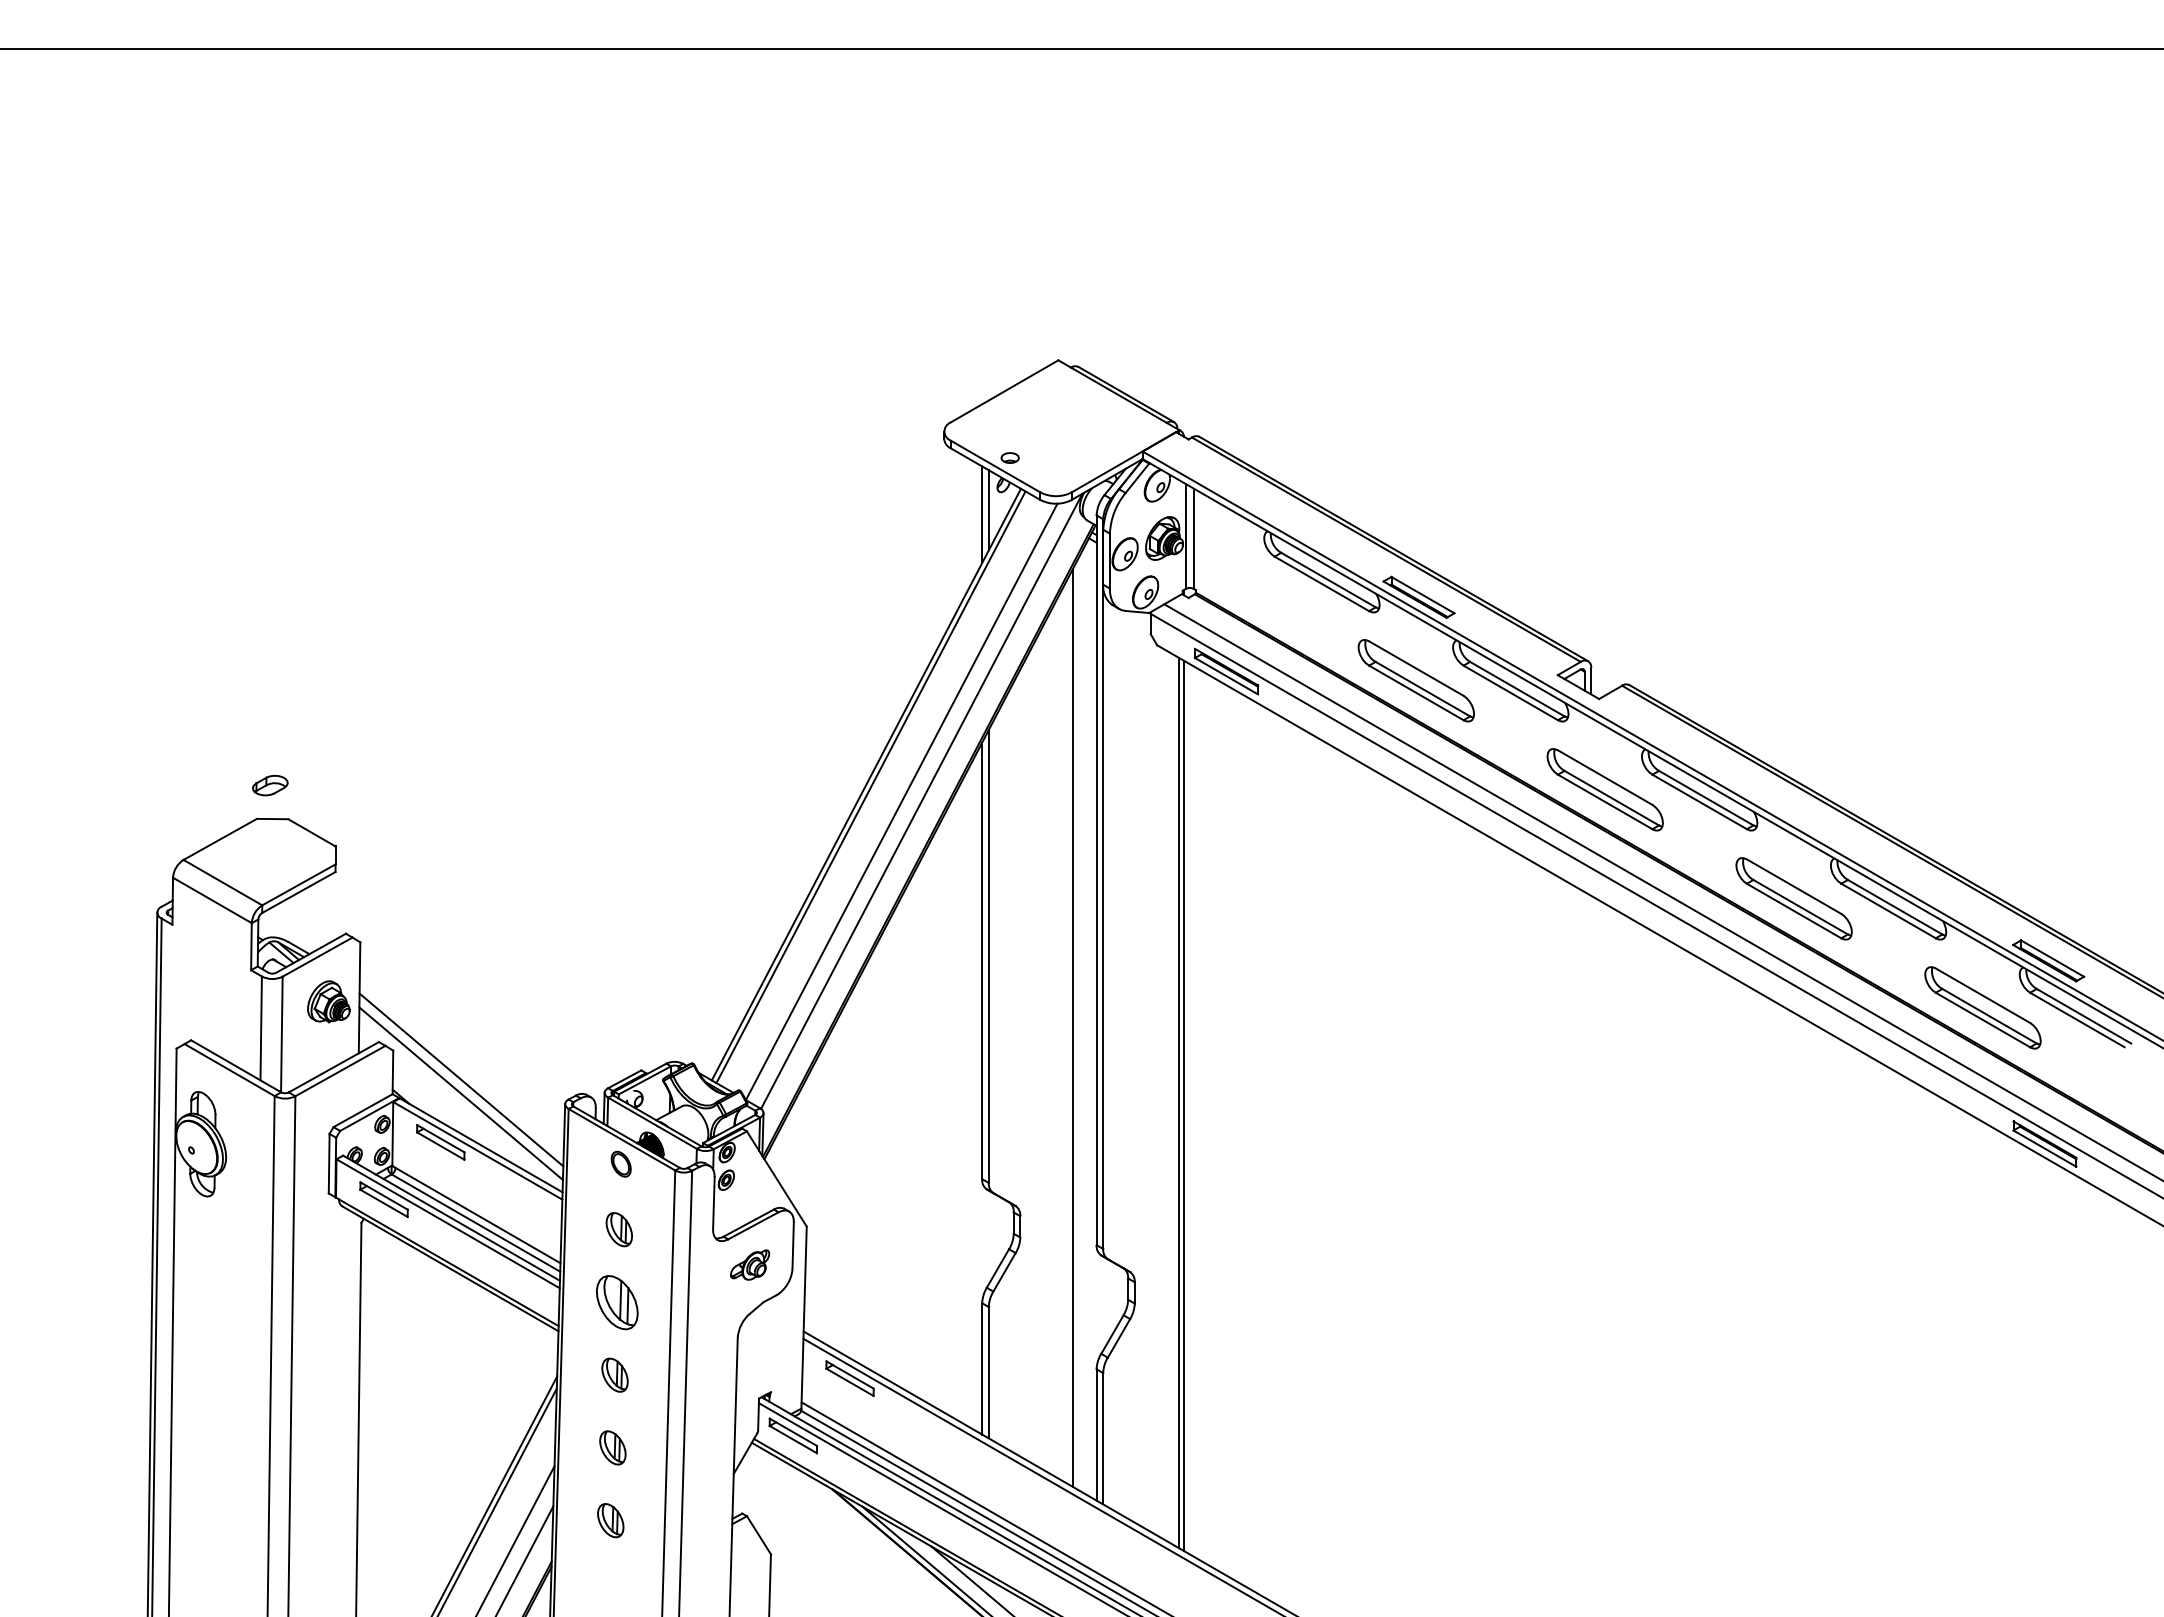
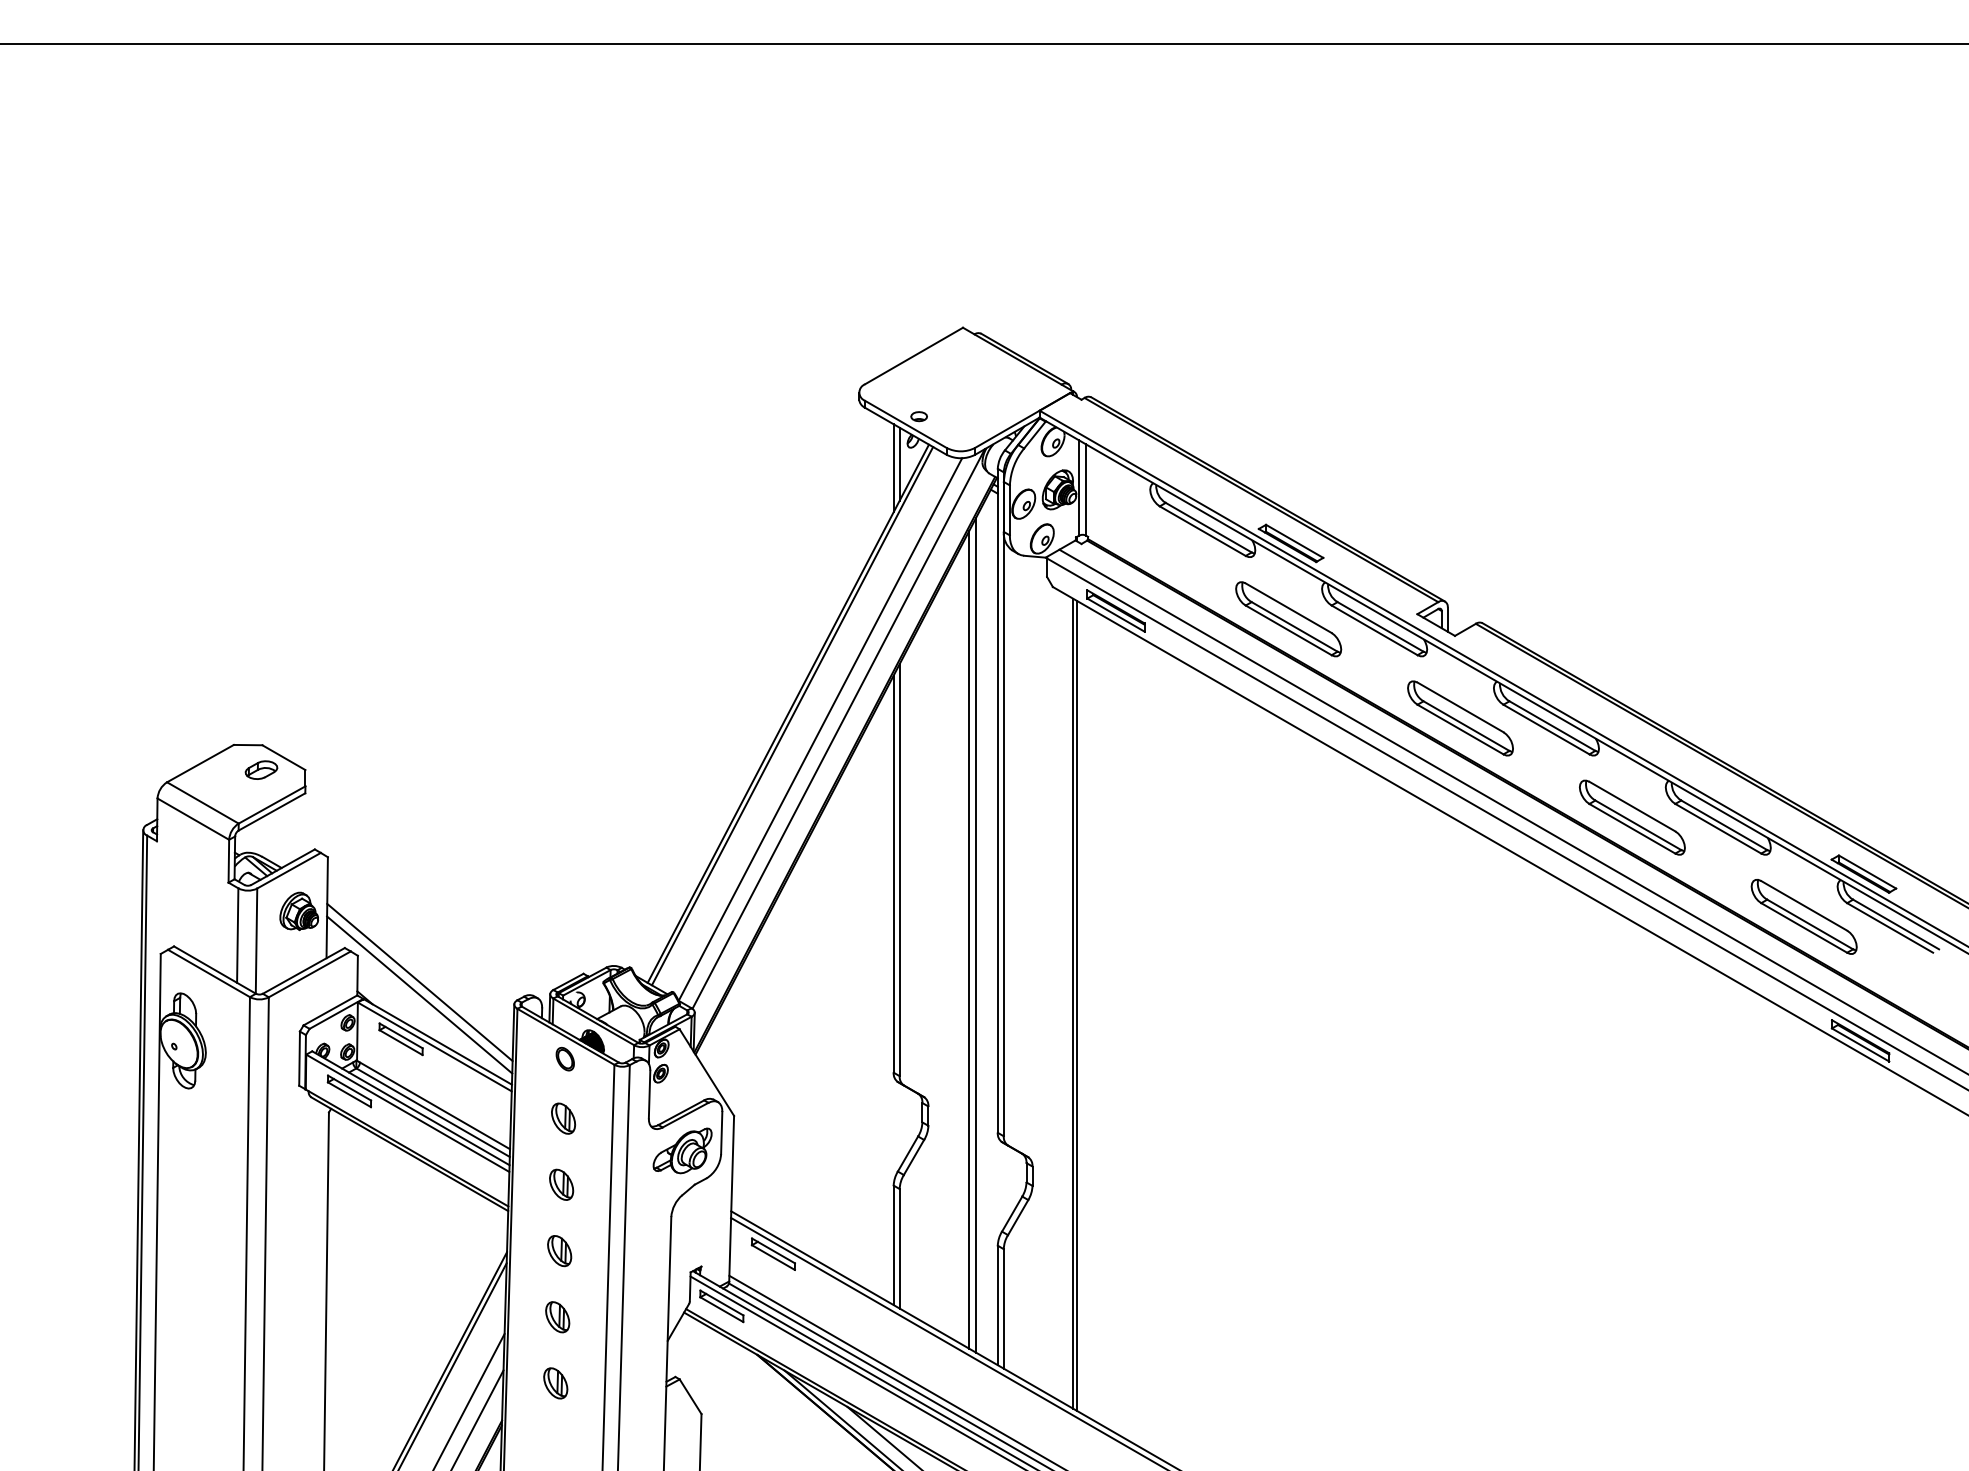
part: (270, 785) -> (261, 770), moved
line: (1064, 1033) -> (968, 940), added
part: (749, 1264) -> (681, 1150), size x1.67
part: (616, 1301) -> (560, 1184), size x0.62

